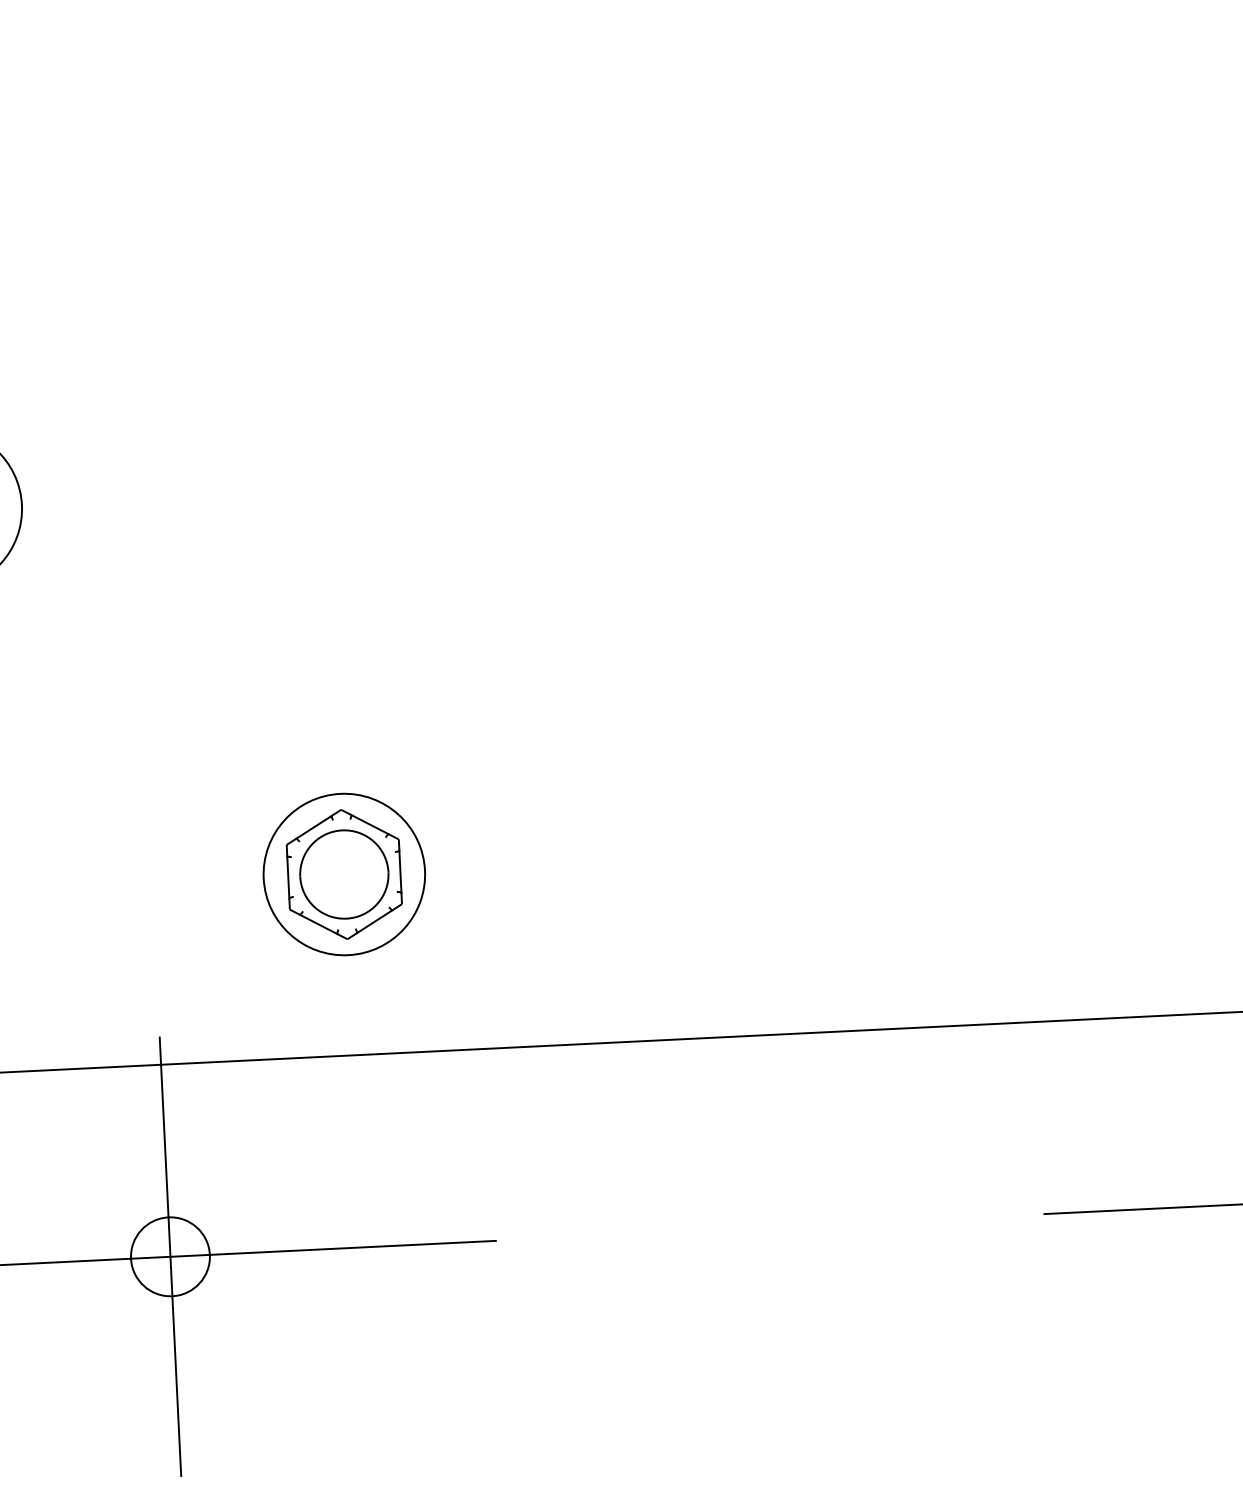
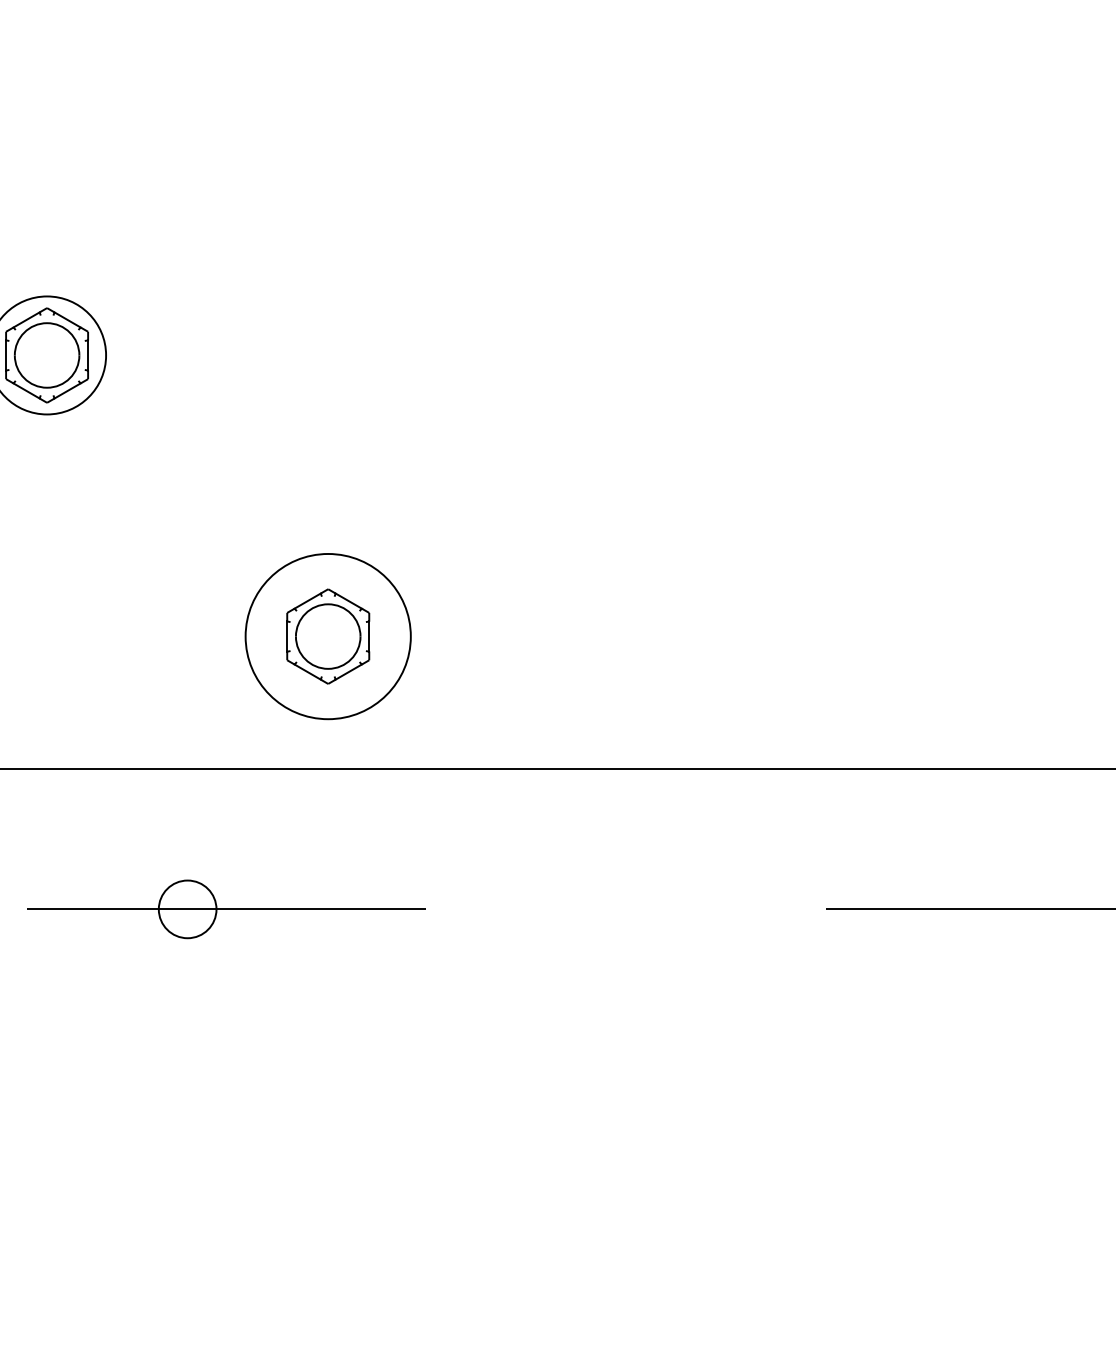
circle: (344, 874) -> (328, 636), size x1.4
line: (170, 1256) -> (187, 909), removed

